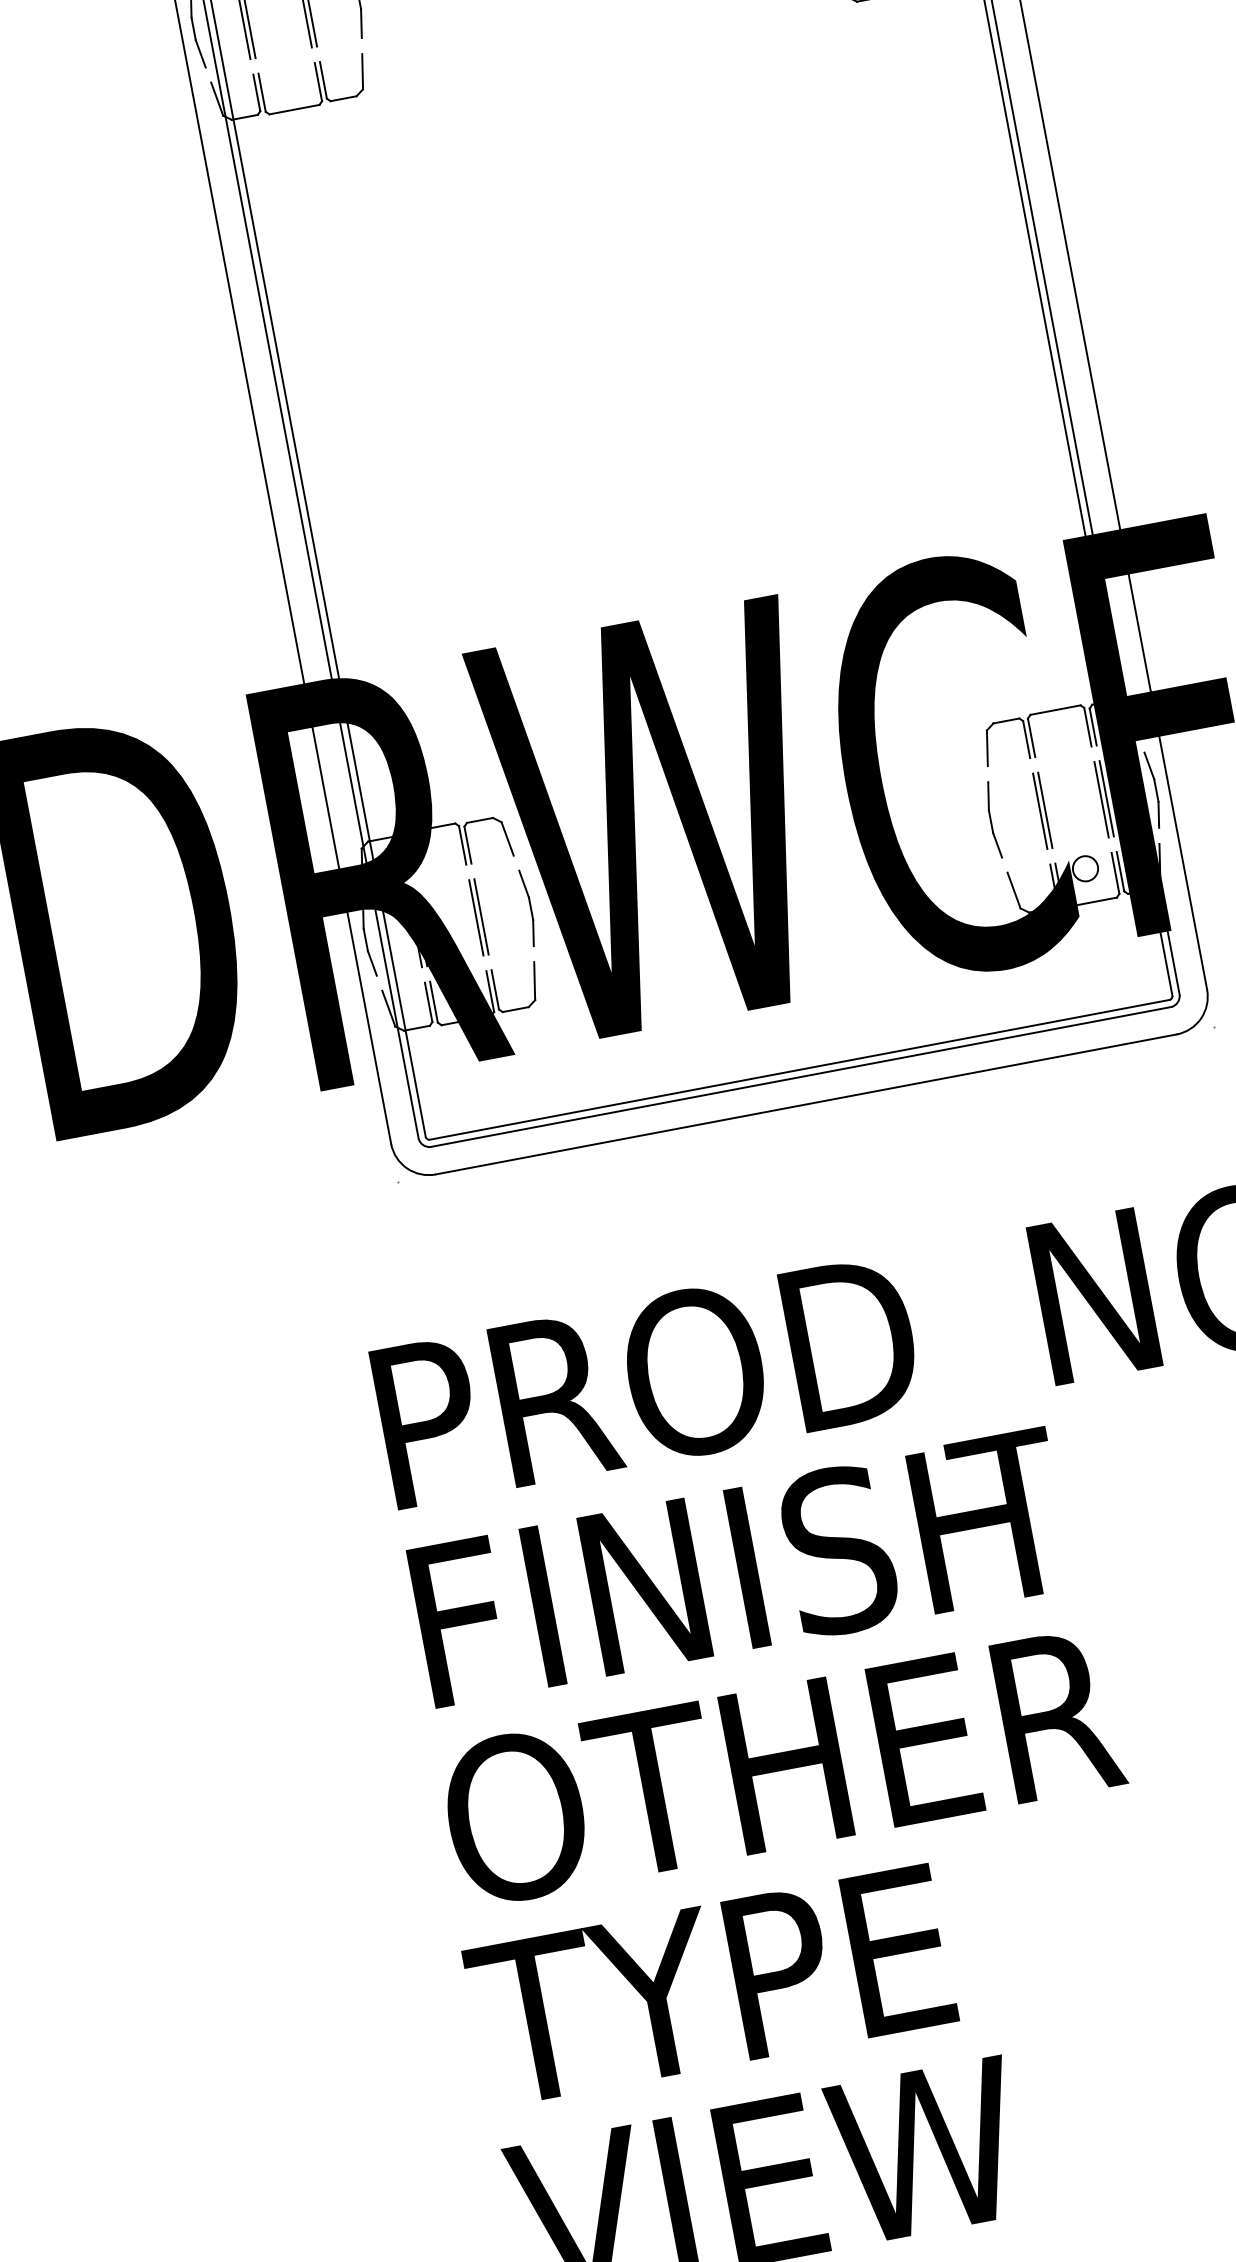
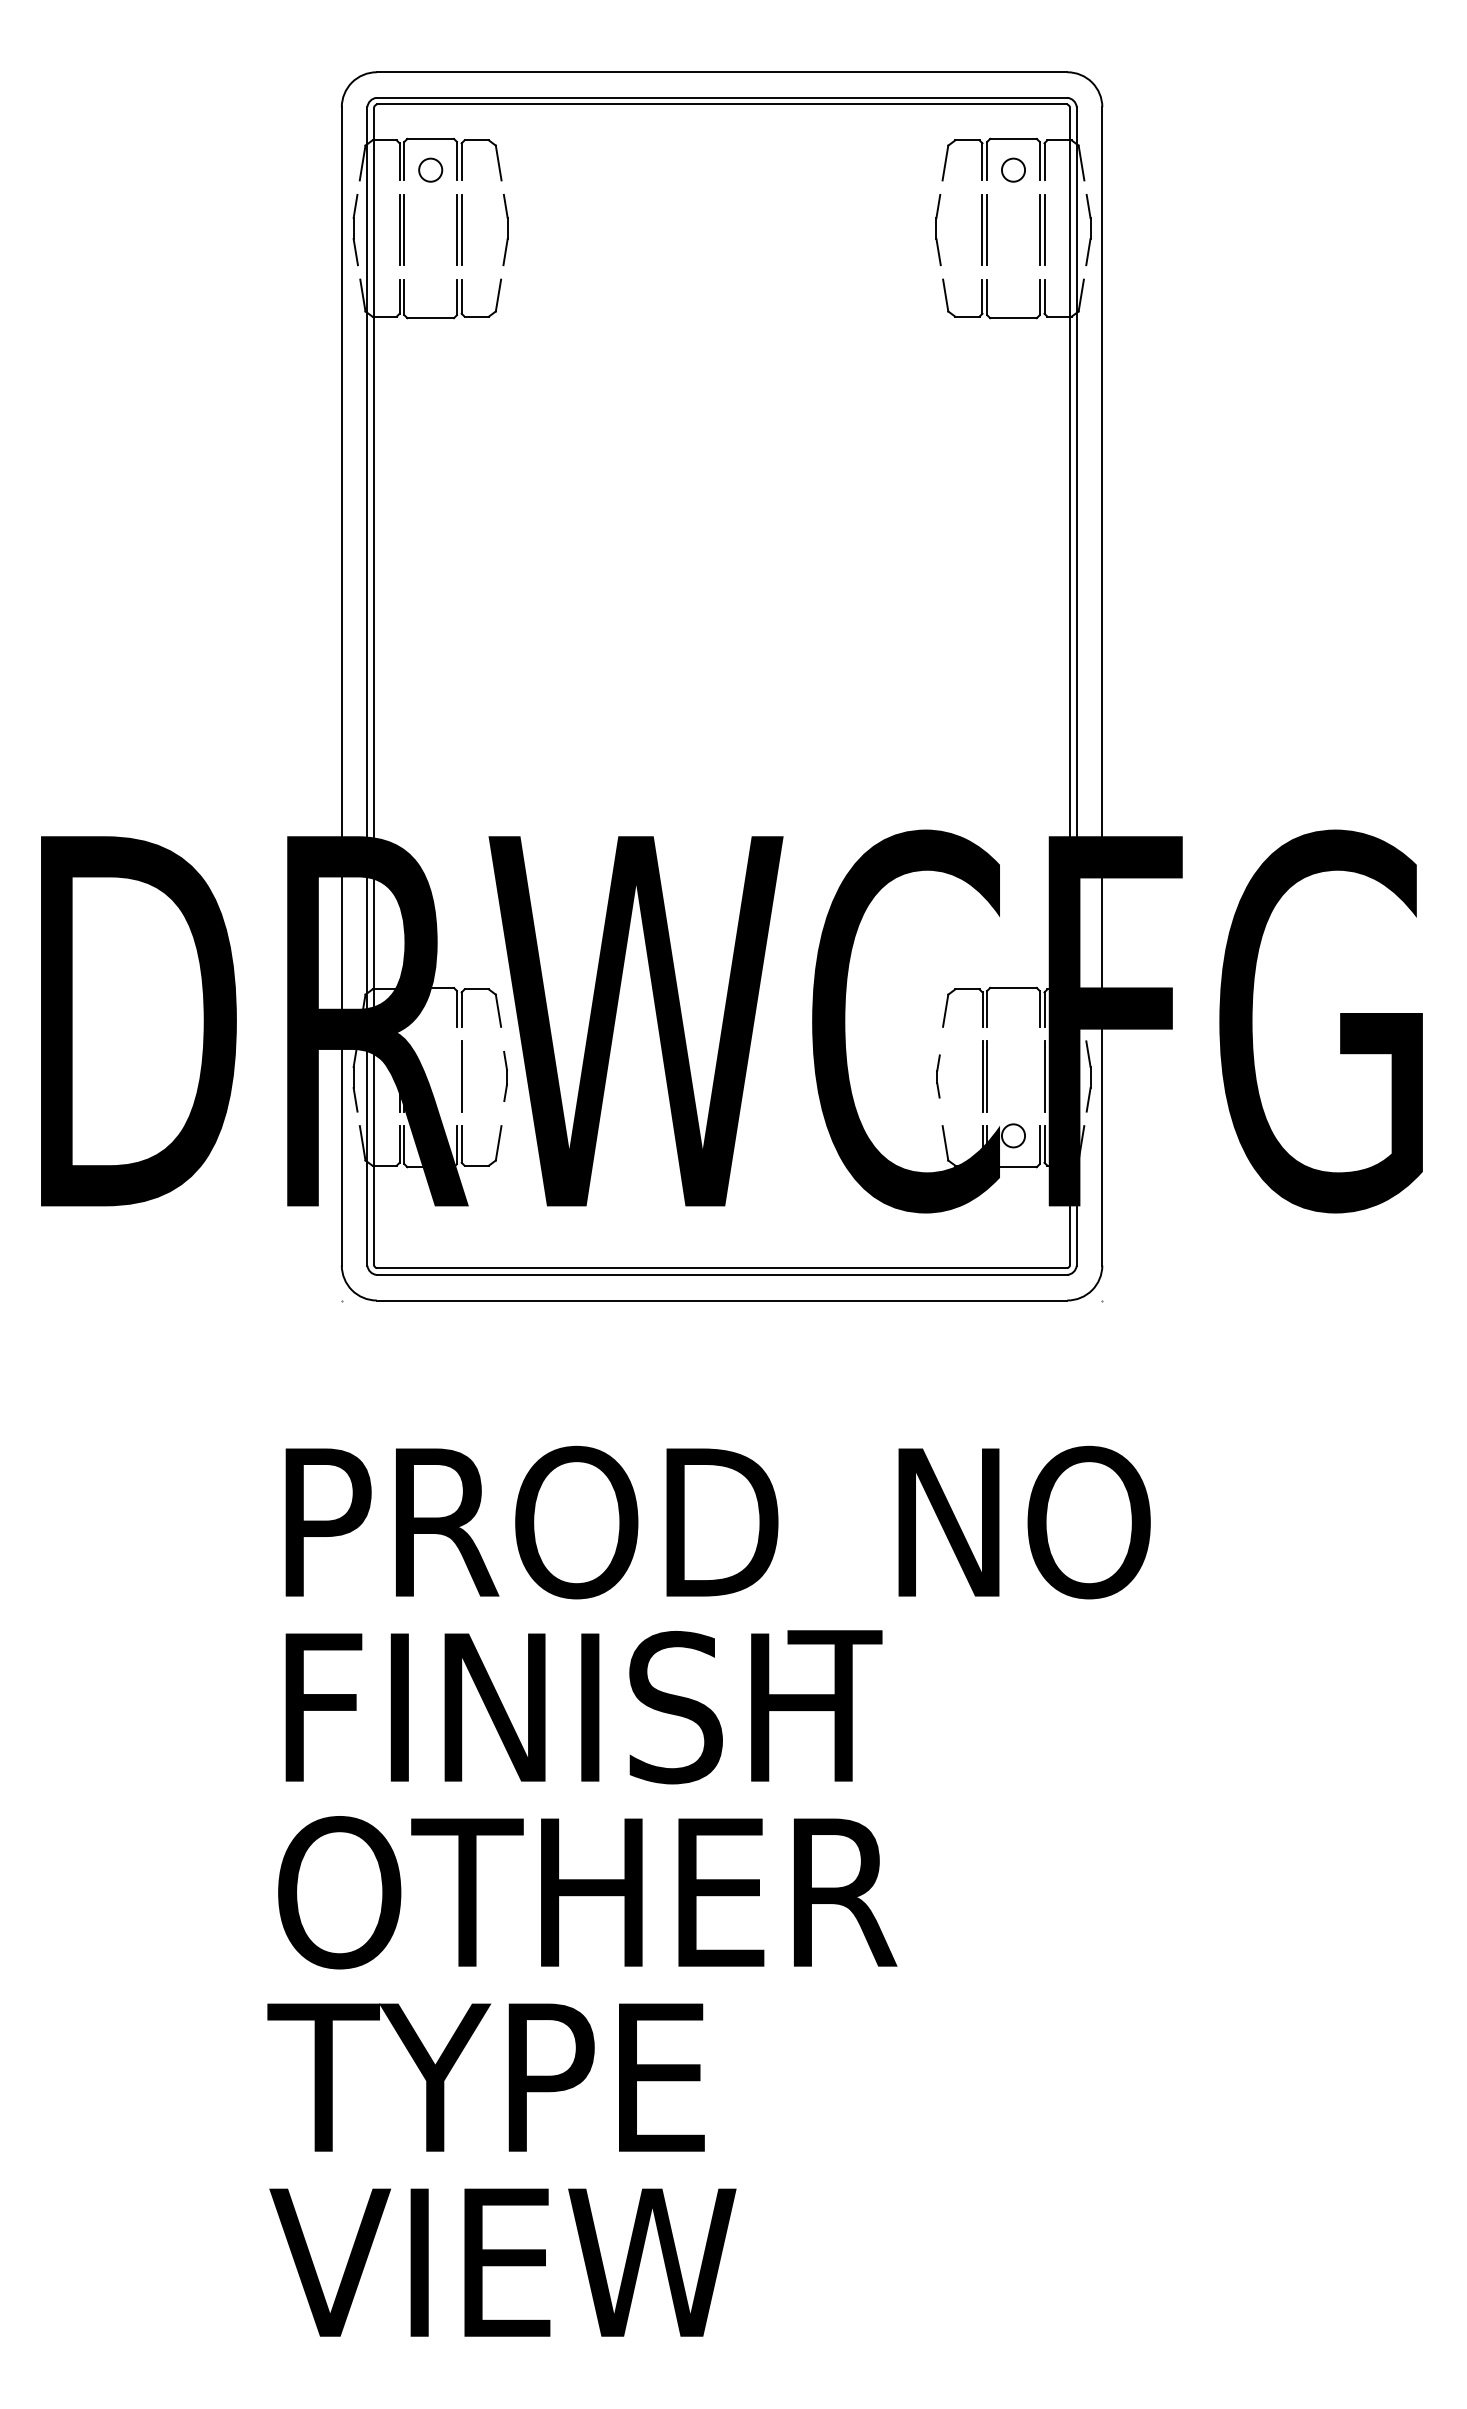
line: (1101, 799) -> (1039, 1076), removed
part: (993, 820) -> (938, 1076), size x0.6
part: (528, 908) -> (505, 1076), size x0.7
line: (475, 917) -> (456, 1076), removed

